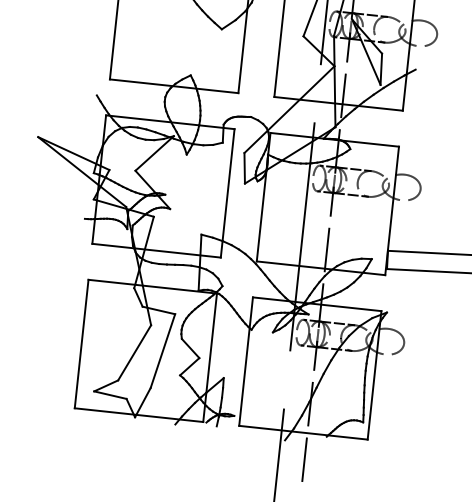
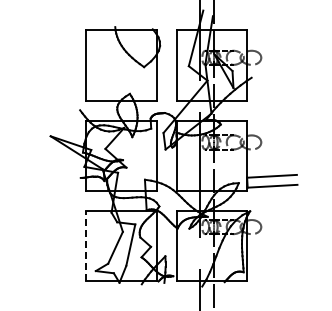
line: (82, 343) -> (86, 245), solid -> dashed

